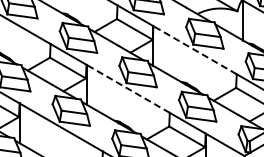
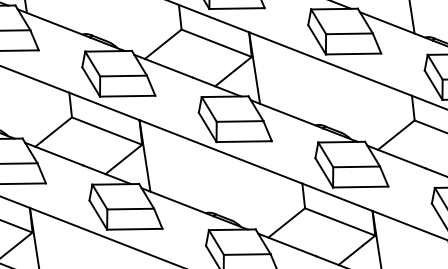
line: (194, 49) -> (329, 62), dashed -> solid
line: (127, 88) -> (219, 151), dashed -> solid

